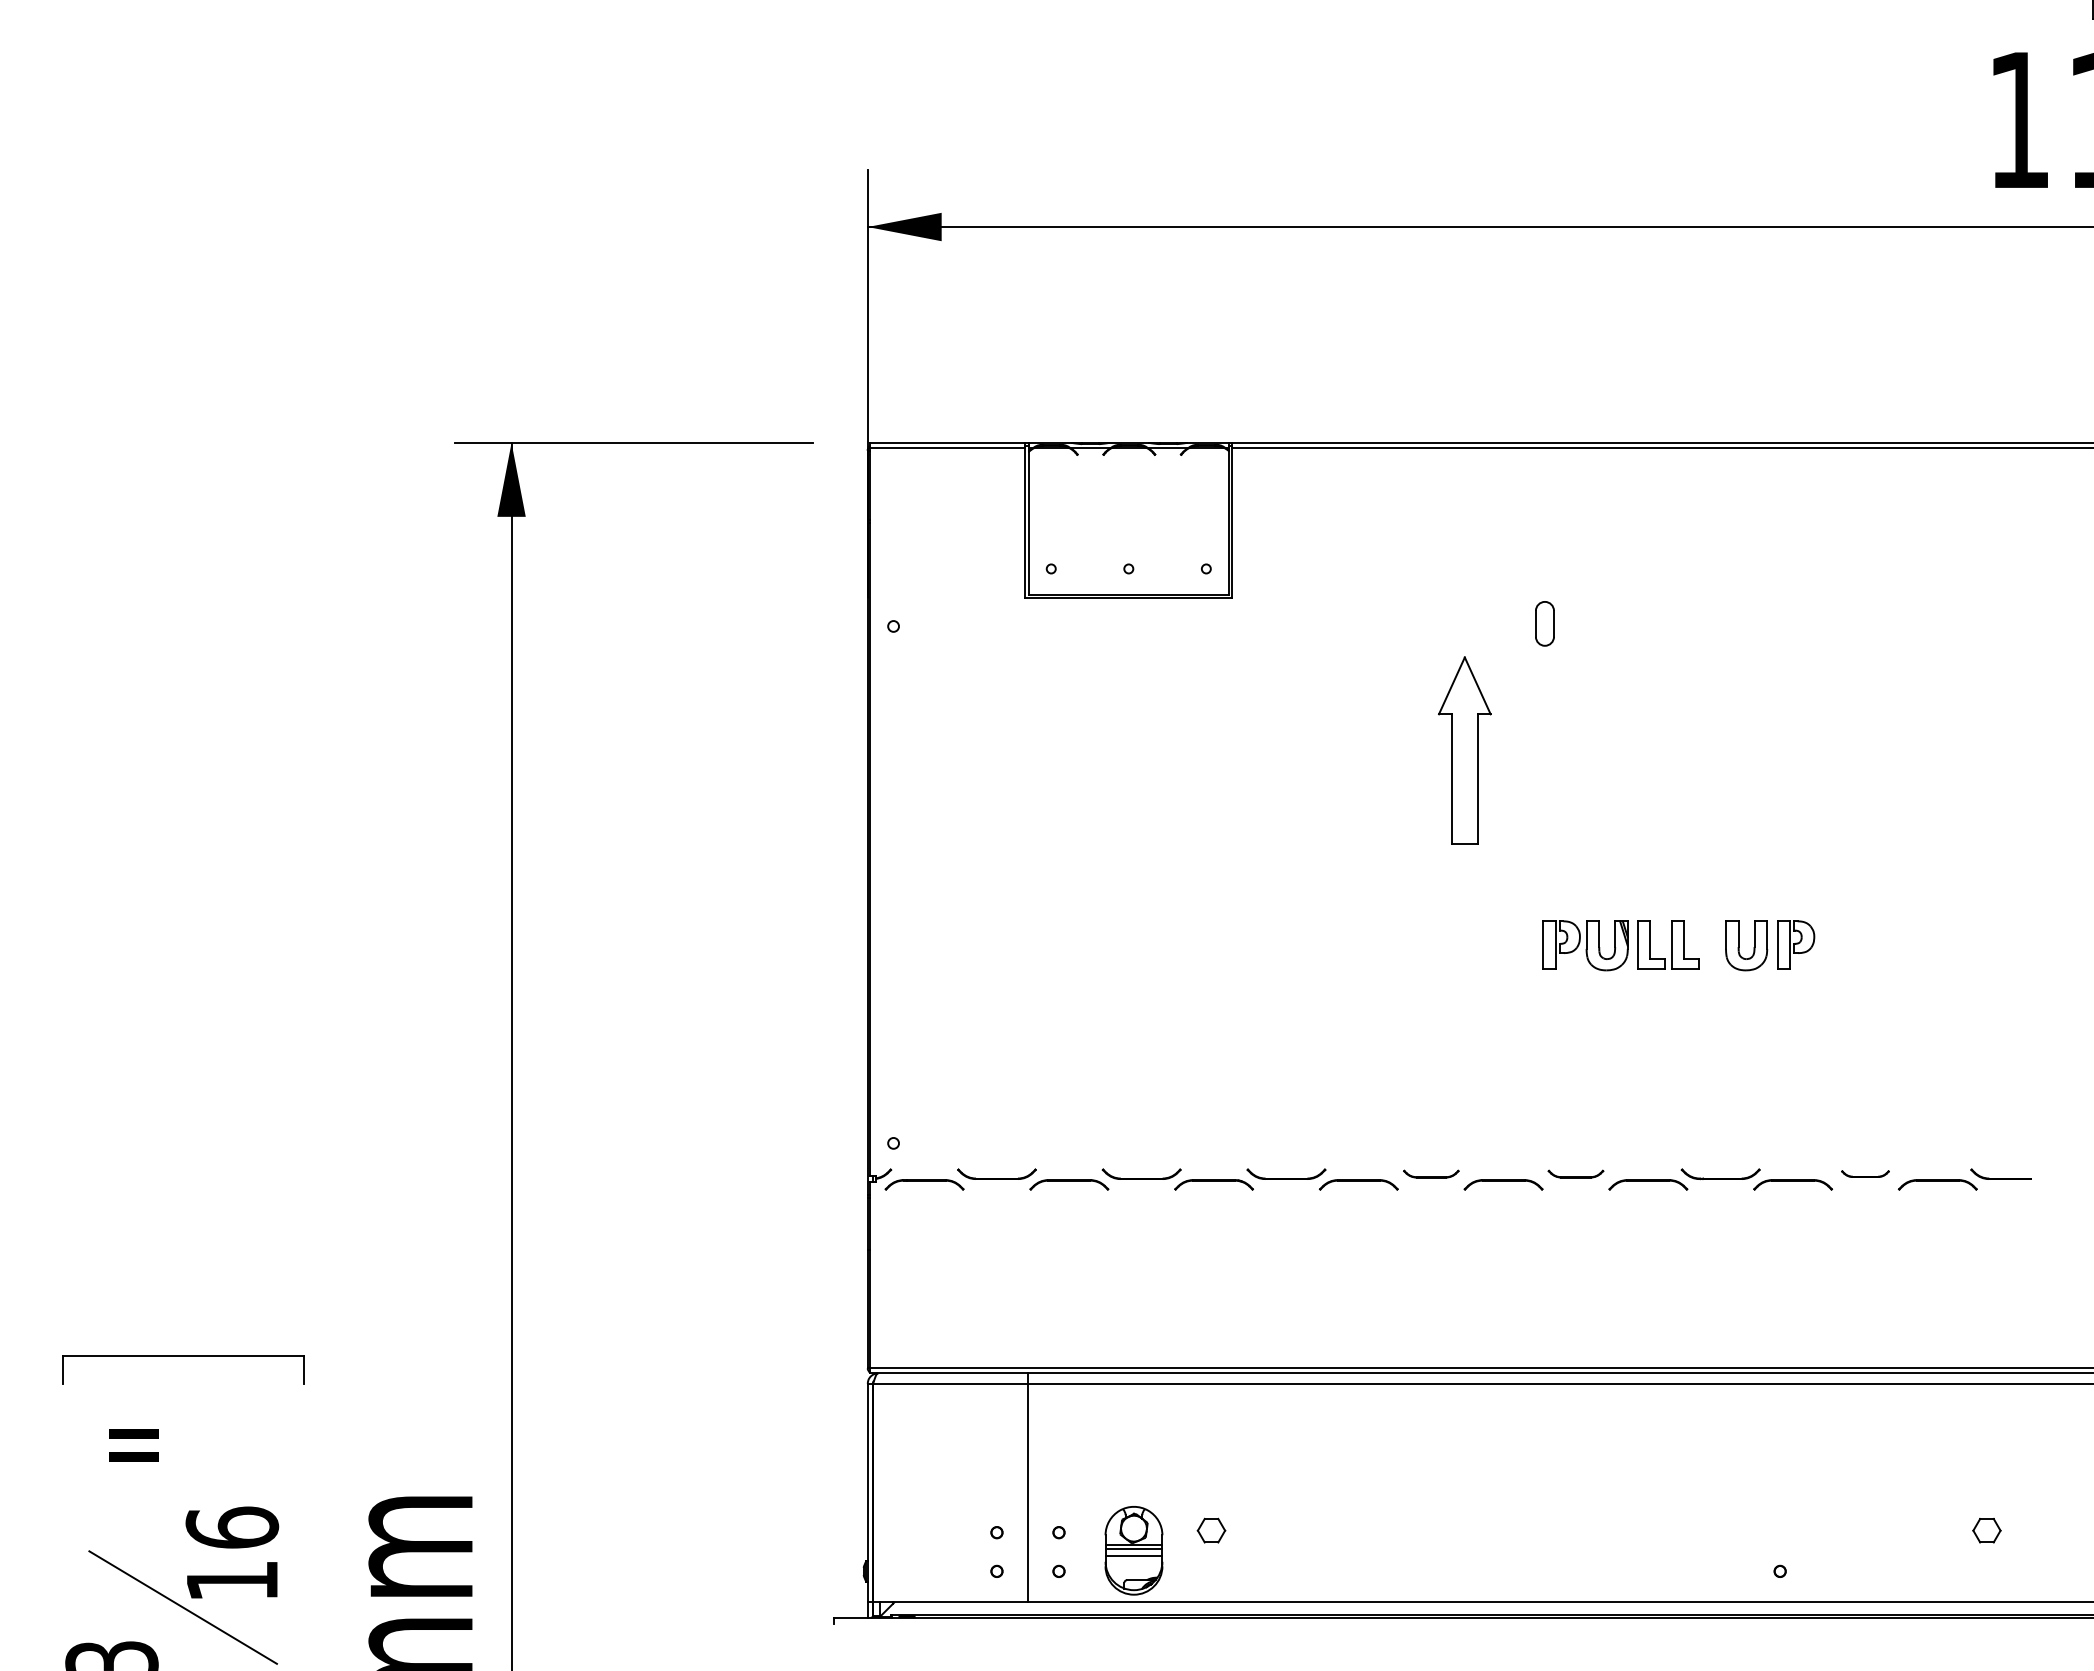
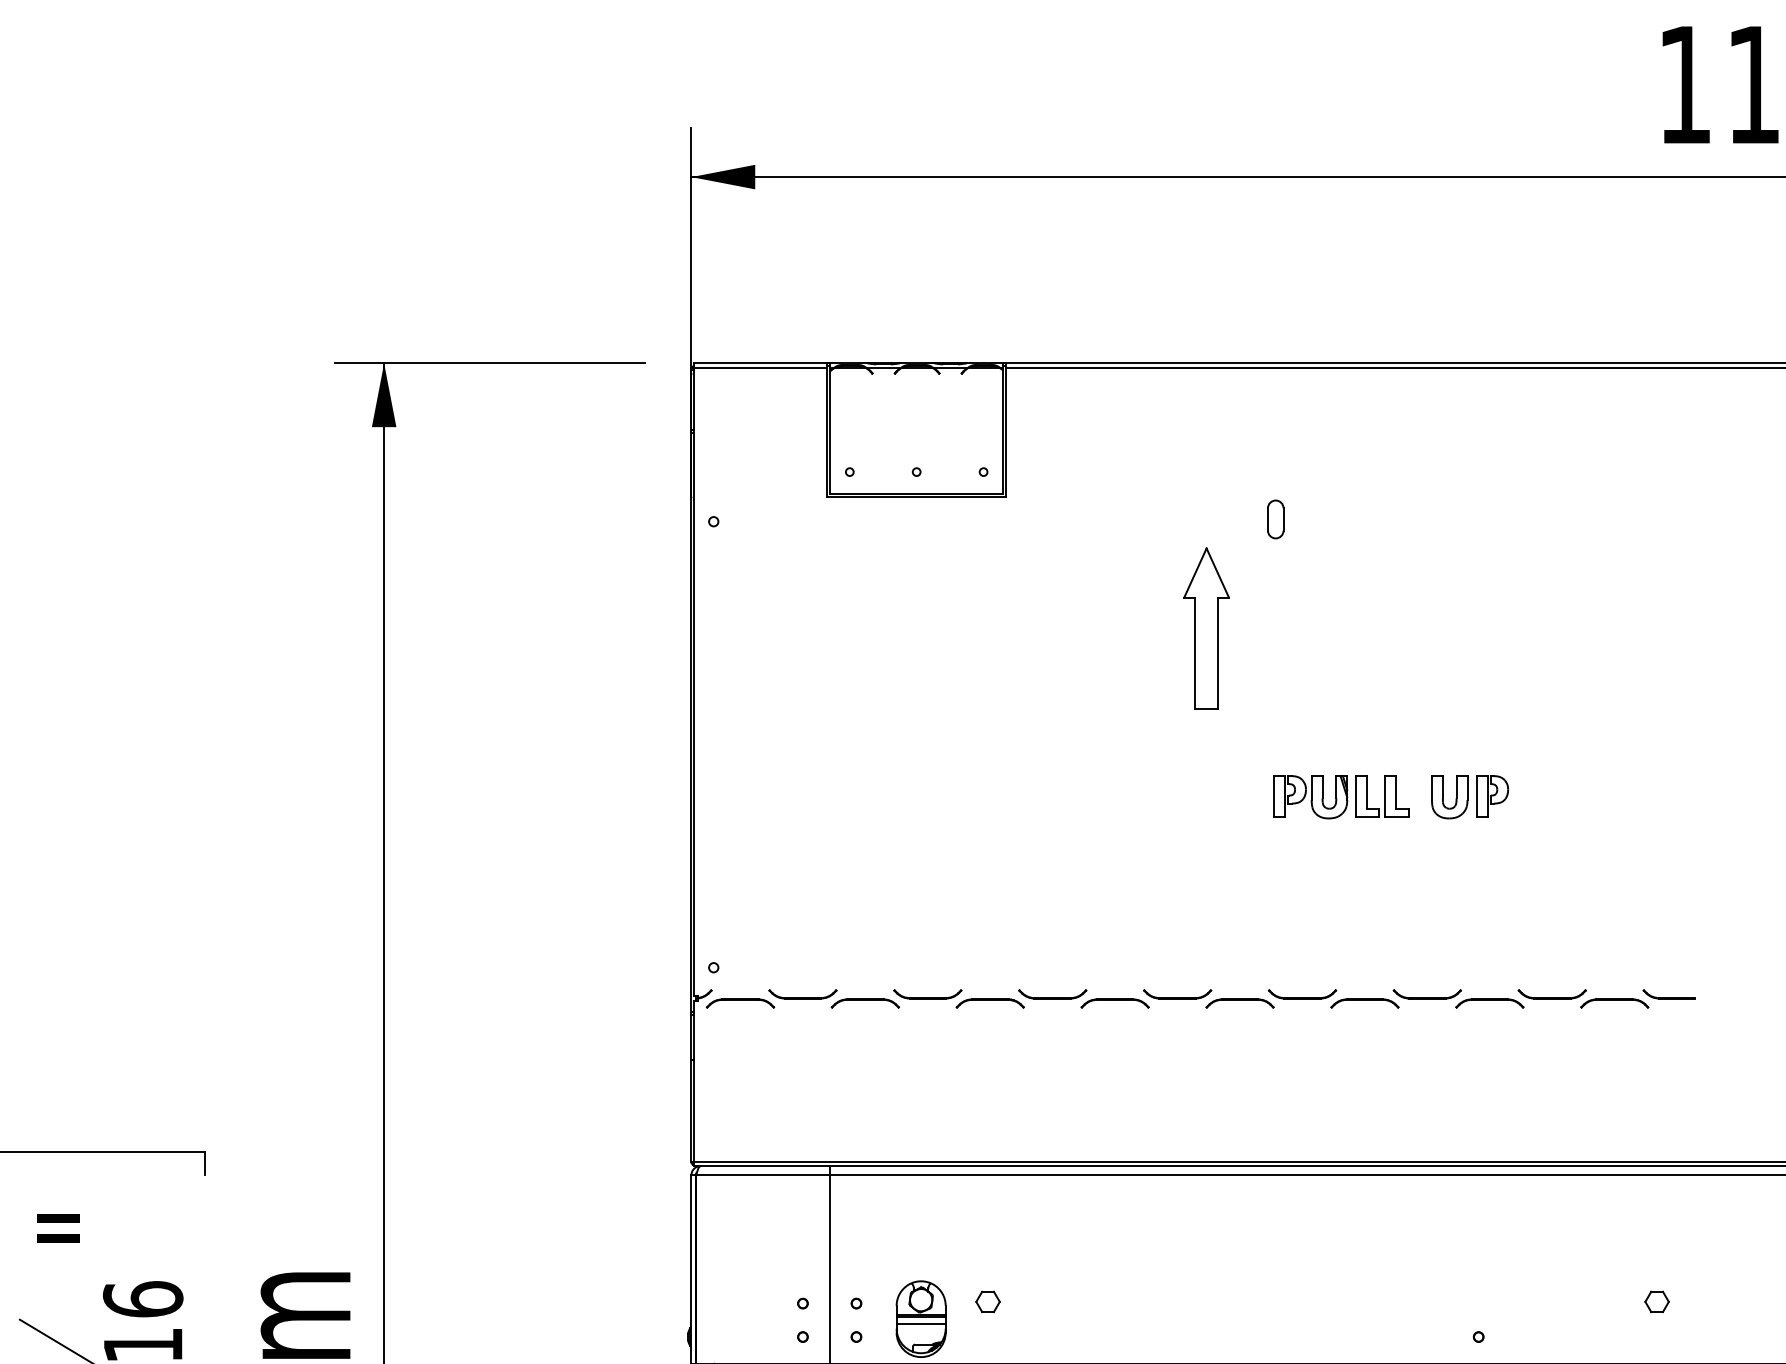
part: (1431, 1173) -> (1177, 993), size x1.43
part: (1575, 1173) -> (1302, 993), size x1.43
part: (1865, 1173) -> (1552, 993), size x1.67

